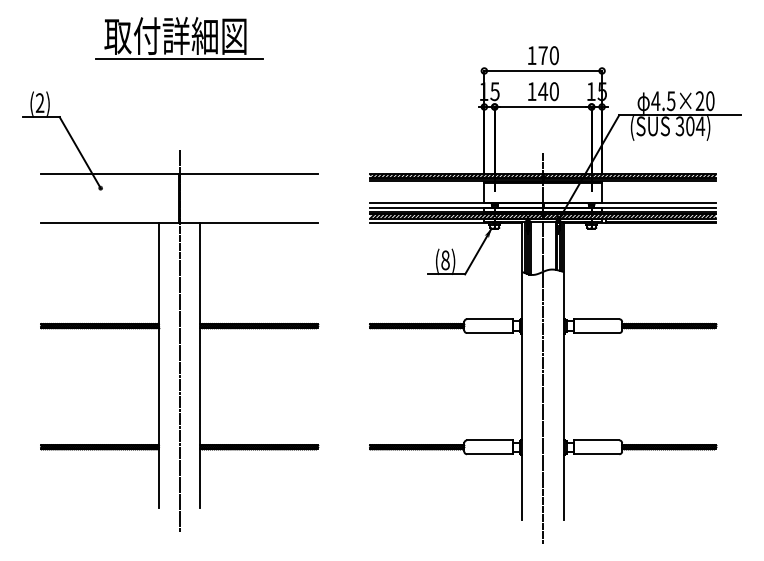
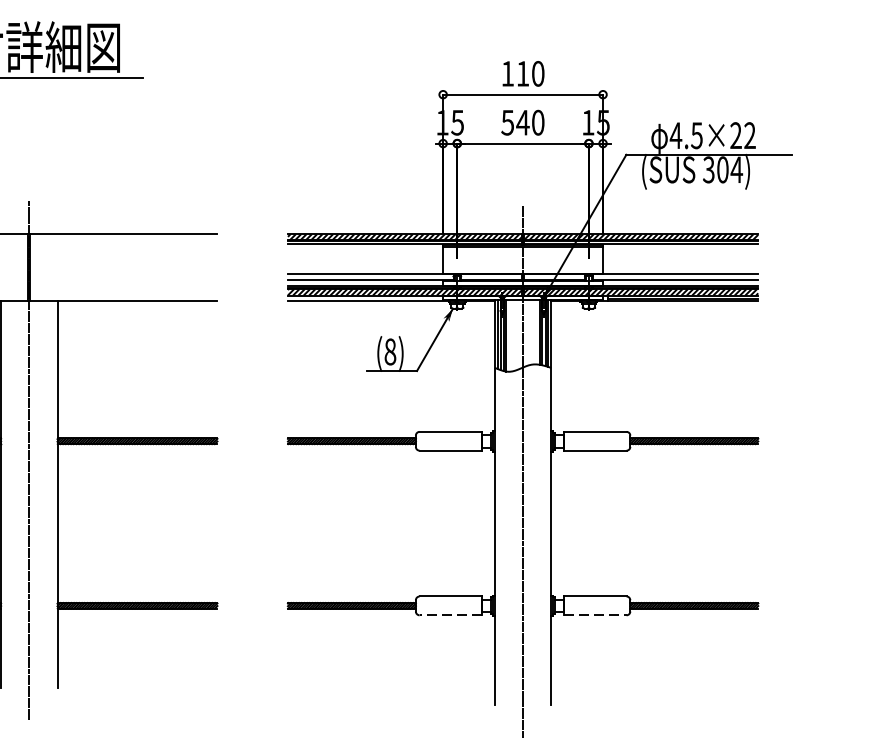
text: (542, 55) -> (522, 73), 170 -> 110
text: (531, 91) -> (507, 122), 140 -> 540
text: (710, 101) -> (750, 136), 4.5×20 -> 4.5×22
line: (489, 454) -> (450, 615), solid -> dashed
line: (596, 454) -> (595, 615), solid -> dashed

